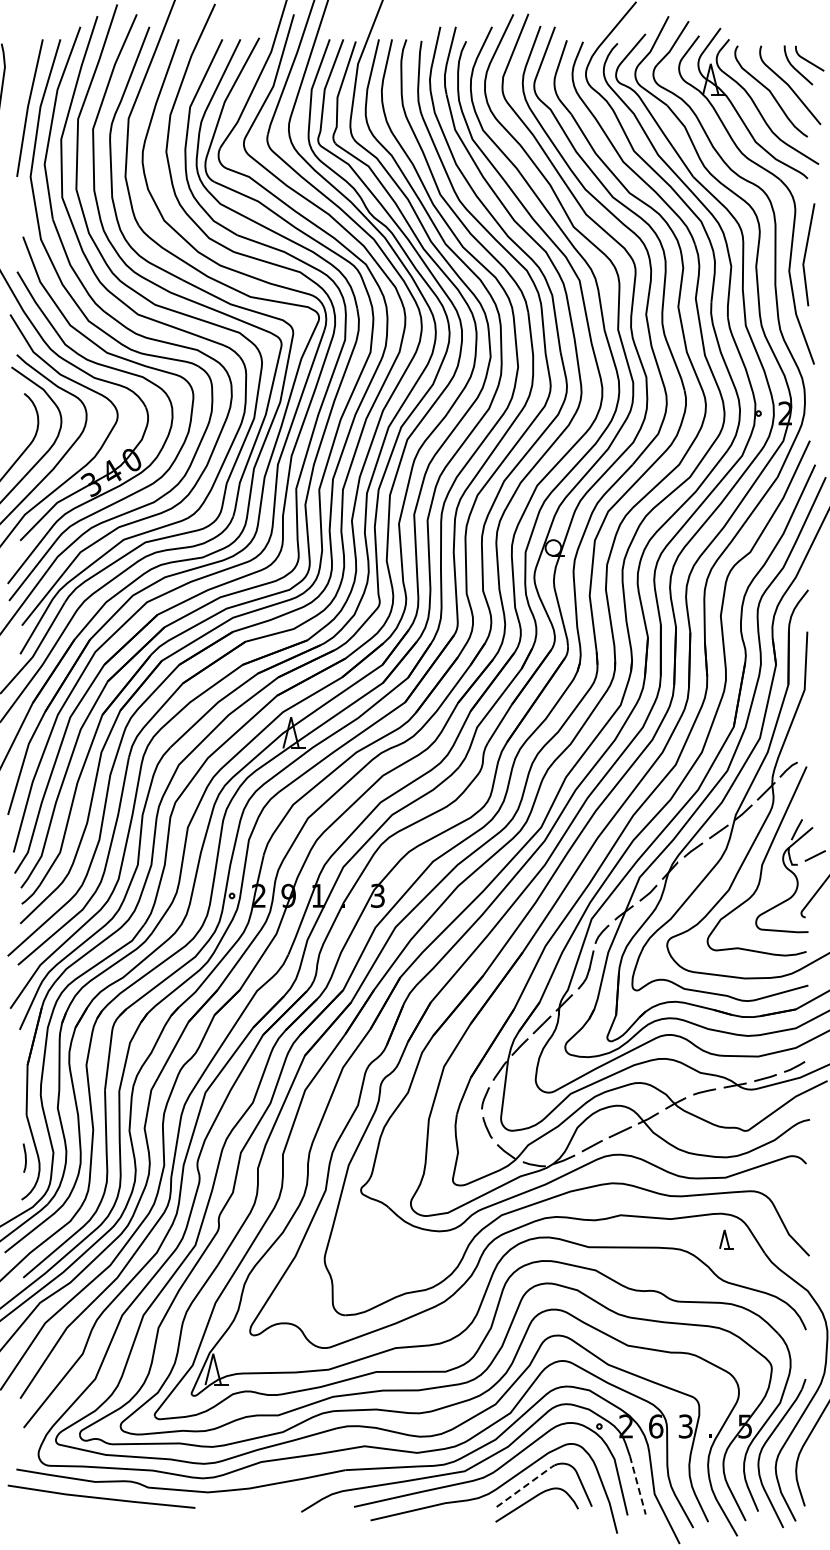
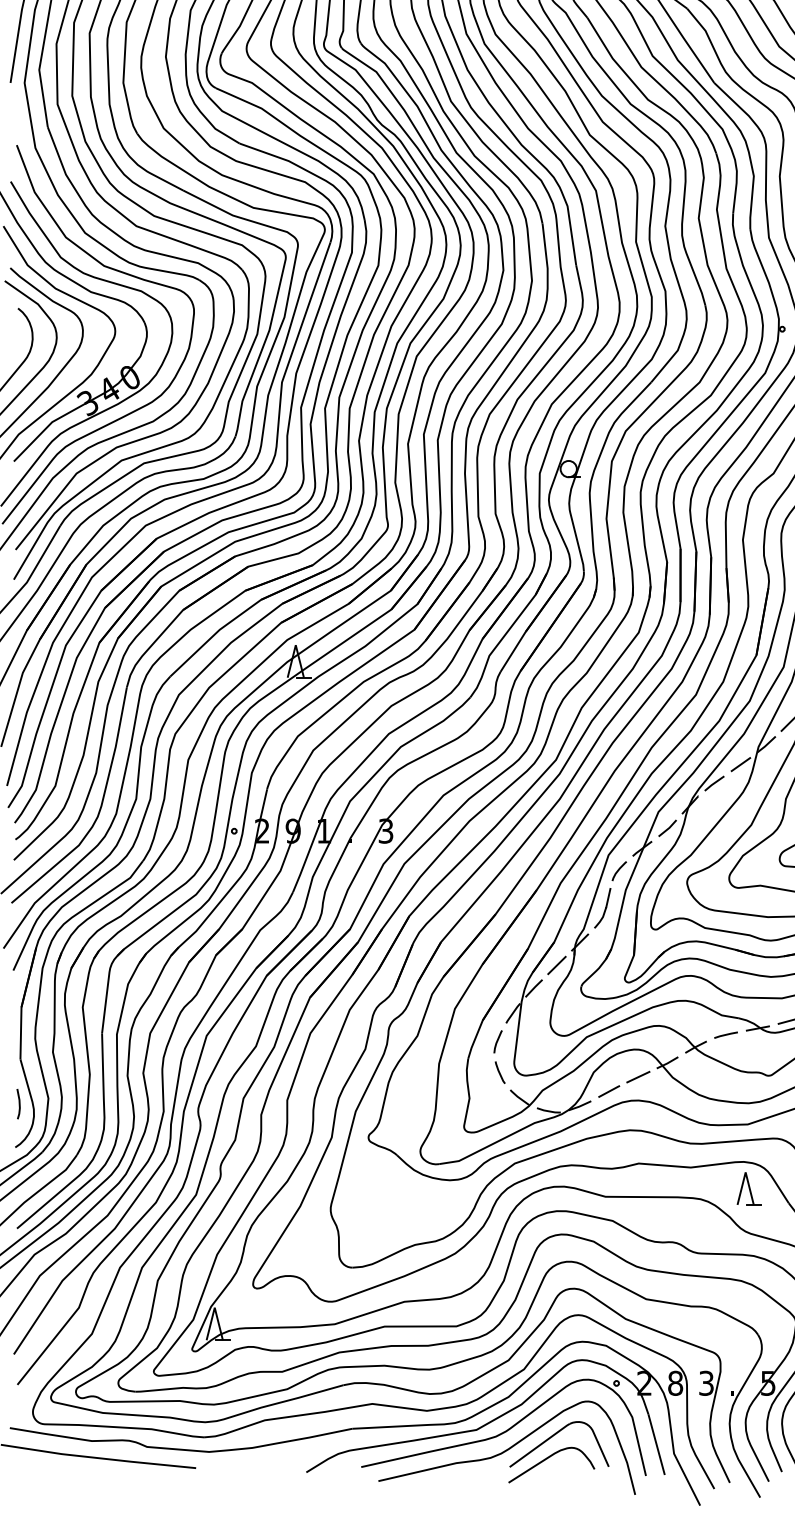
part: (726, 1239) -> (748, 1188), size x1.67
text: (656, 1426) -> (676, 1383), 6 -> 8
line: (526, 1485) -> (540, 1444), dashed -> solid
line: (638, 1485) -> (657, 1444), dashed -> solid

